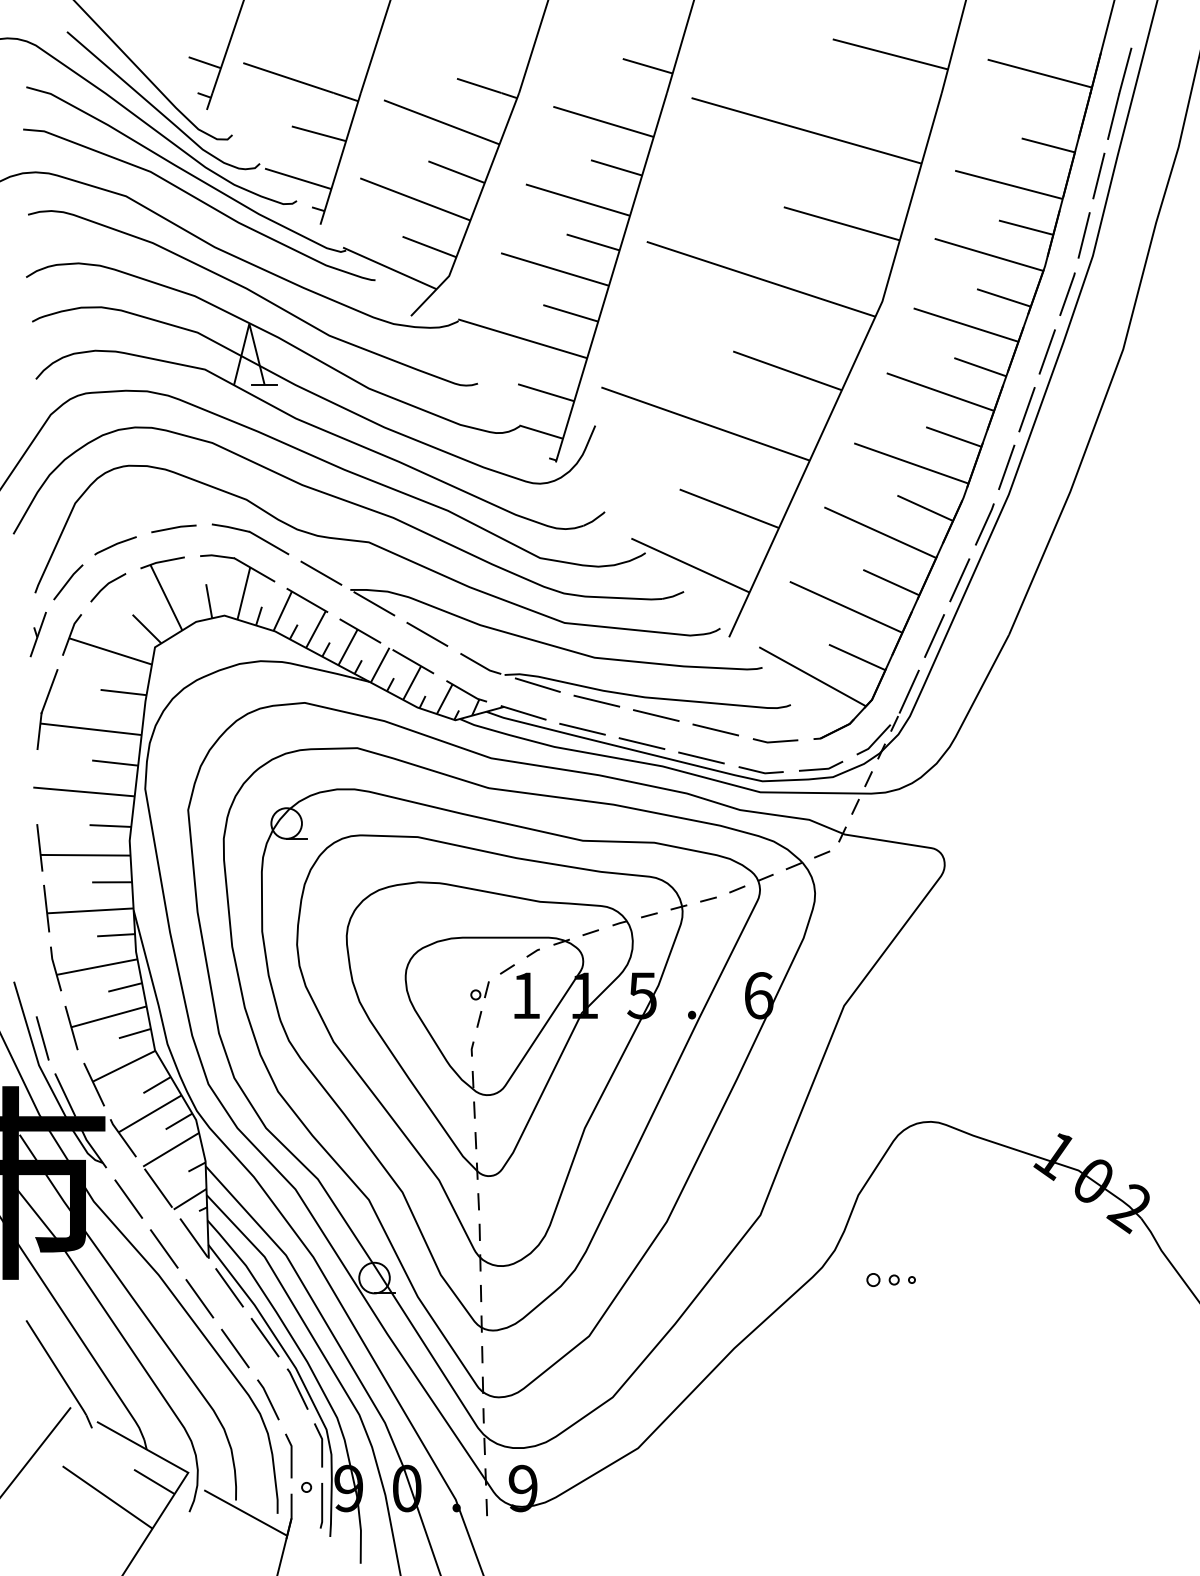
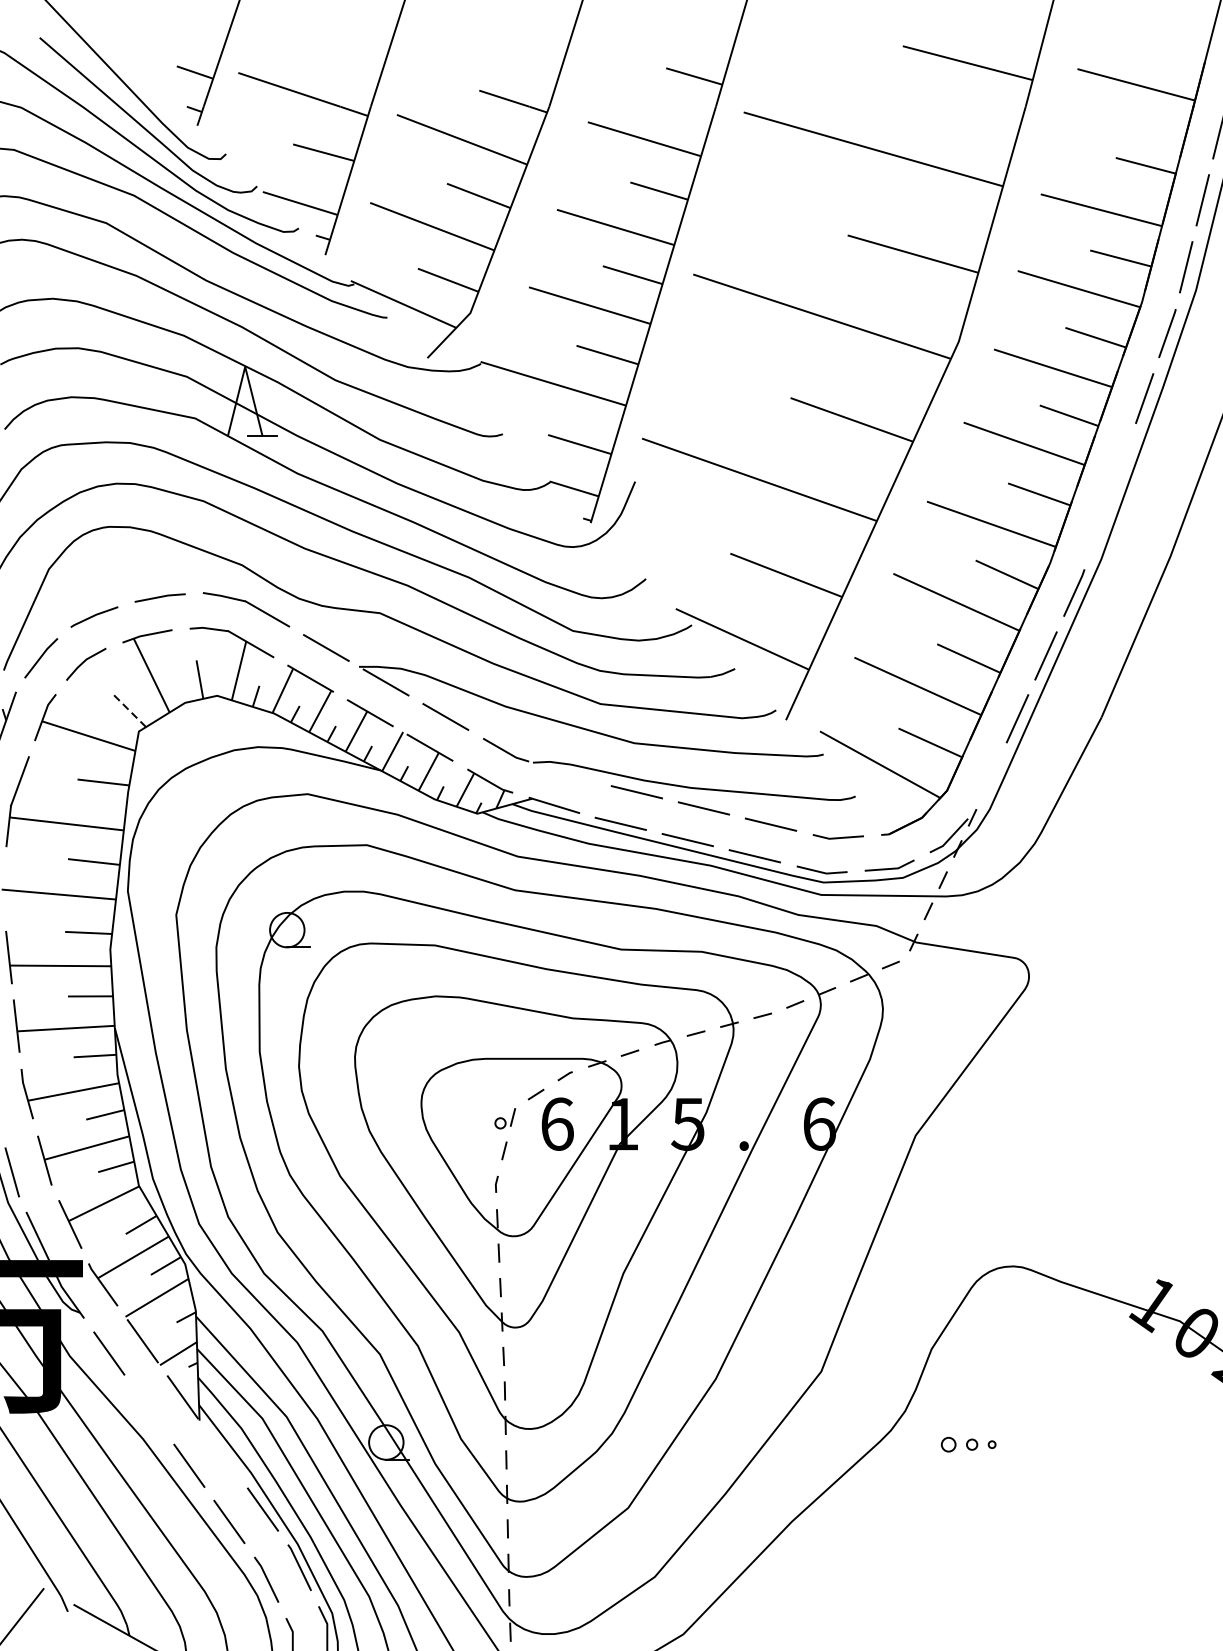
line: (1026, 409) -> (1121, 463), removed
line: (1006, 467) -> (1098, 528), removed
line: (146, 628) -> (129, 710), solid -> dashed
line: (537, 684) -> (570, 773), removed
line: (908, 691) -> (988, 781), removed
text: (526, 995) -> (557, 1123), 1 -> 6
line: (164, 1248) -> (149, 1409), removed
line: (229, 1287) -> (222, 1453), removed

